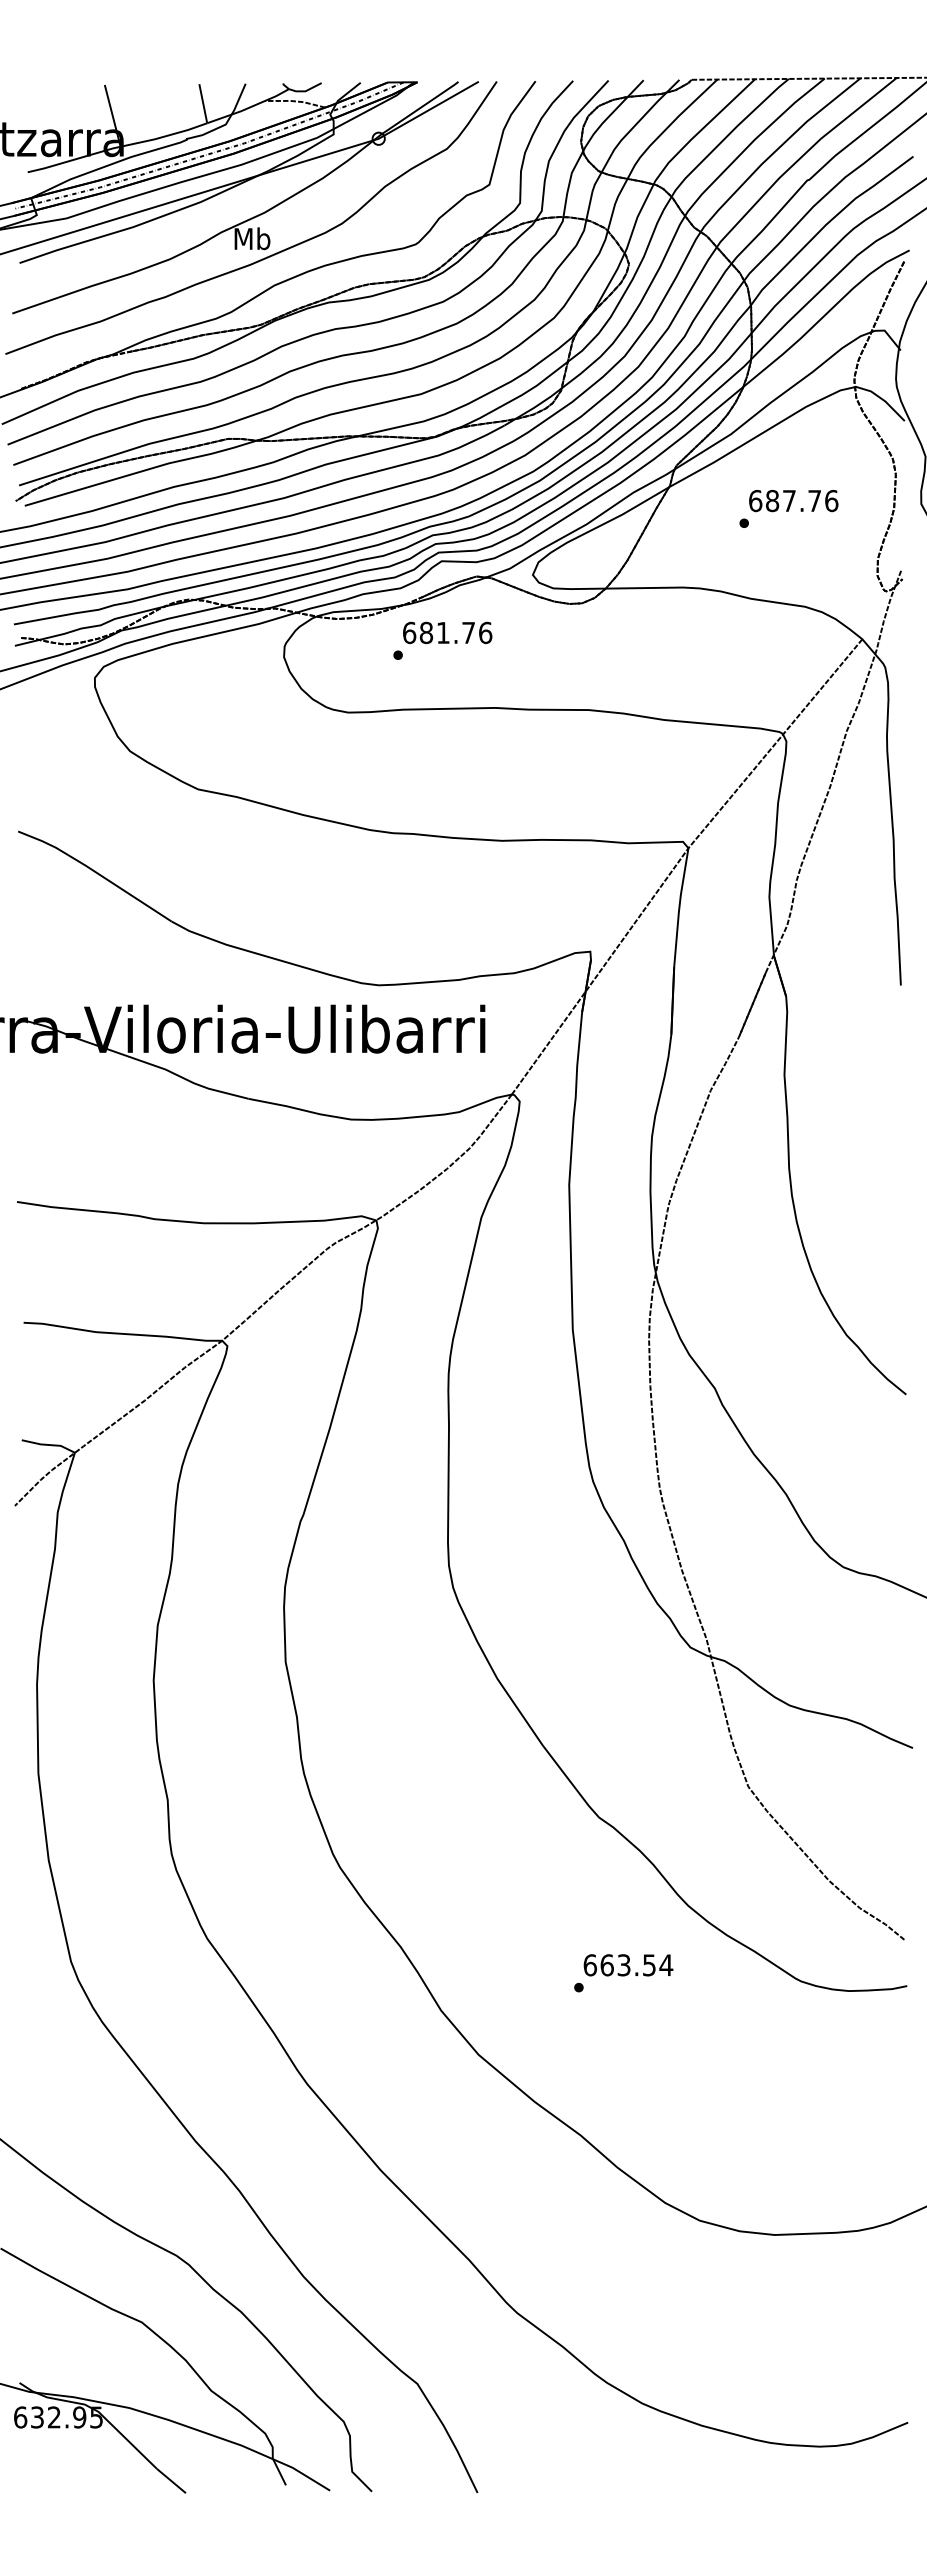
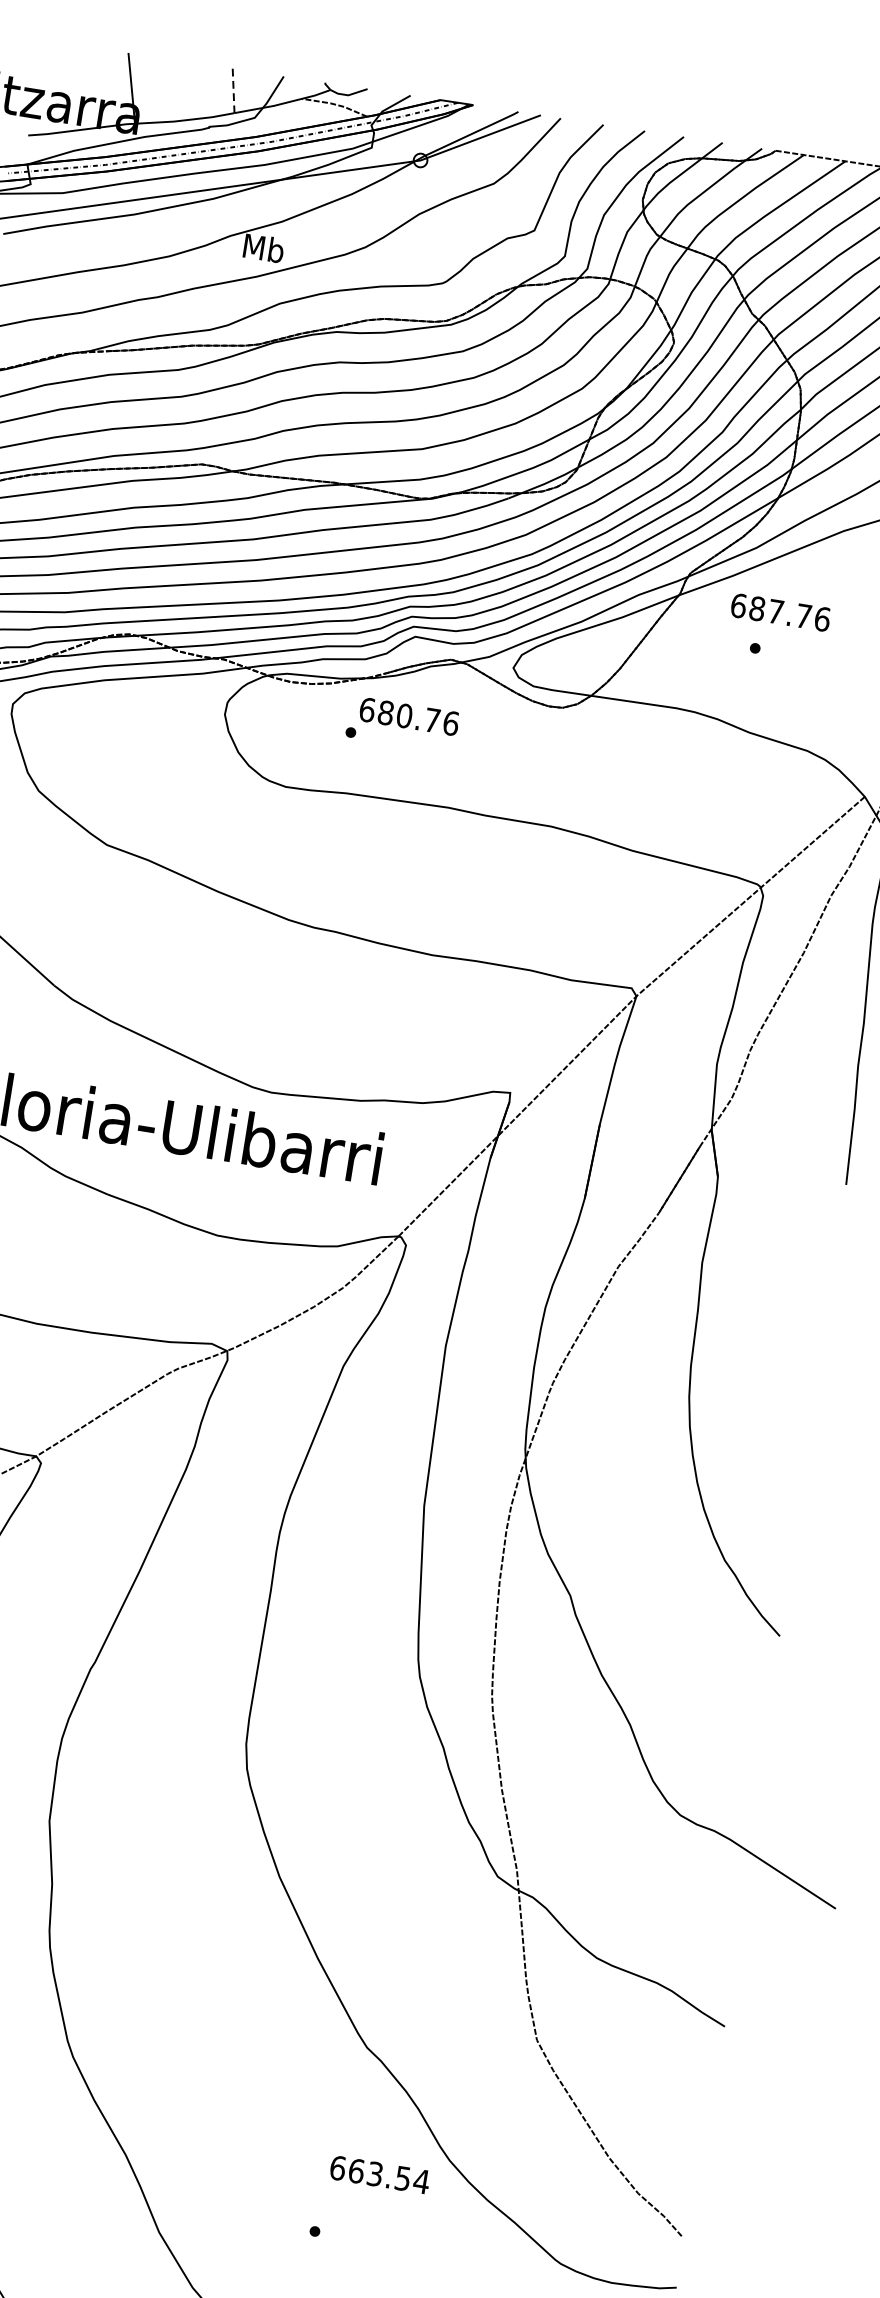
line: (203, 103) -> (233, 90), solid -> dashed
text: (793, 501) -> (780, 613), moved
text: (442, 632) -> (403, 715), 681.76 -> 680.76
text: (628, 1965) -> (379, 2175), moved

